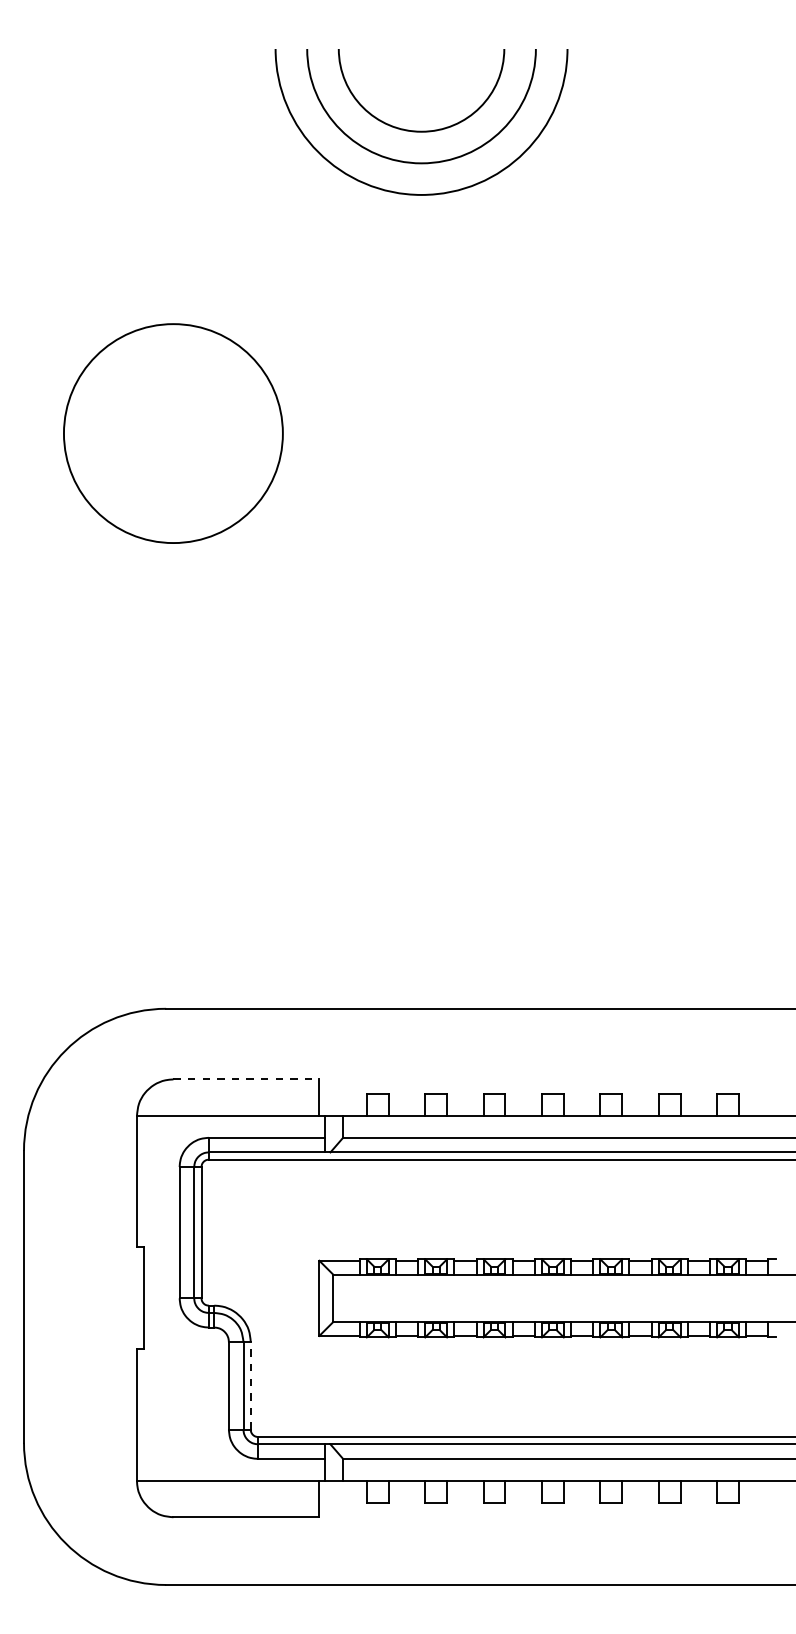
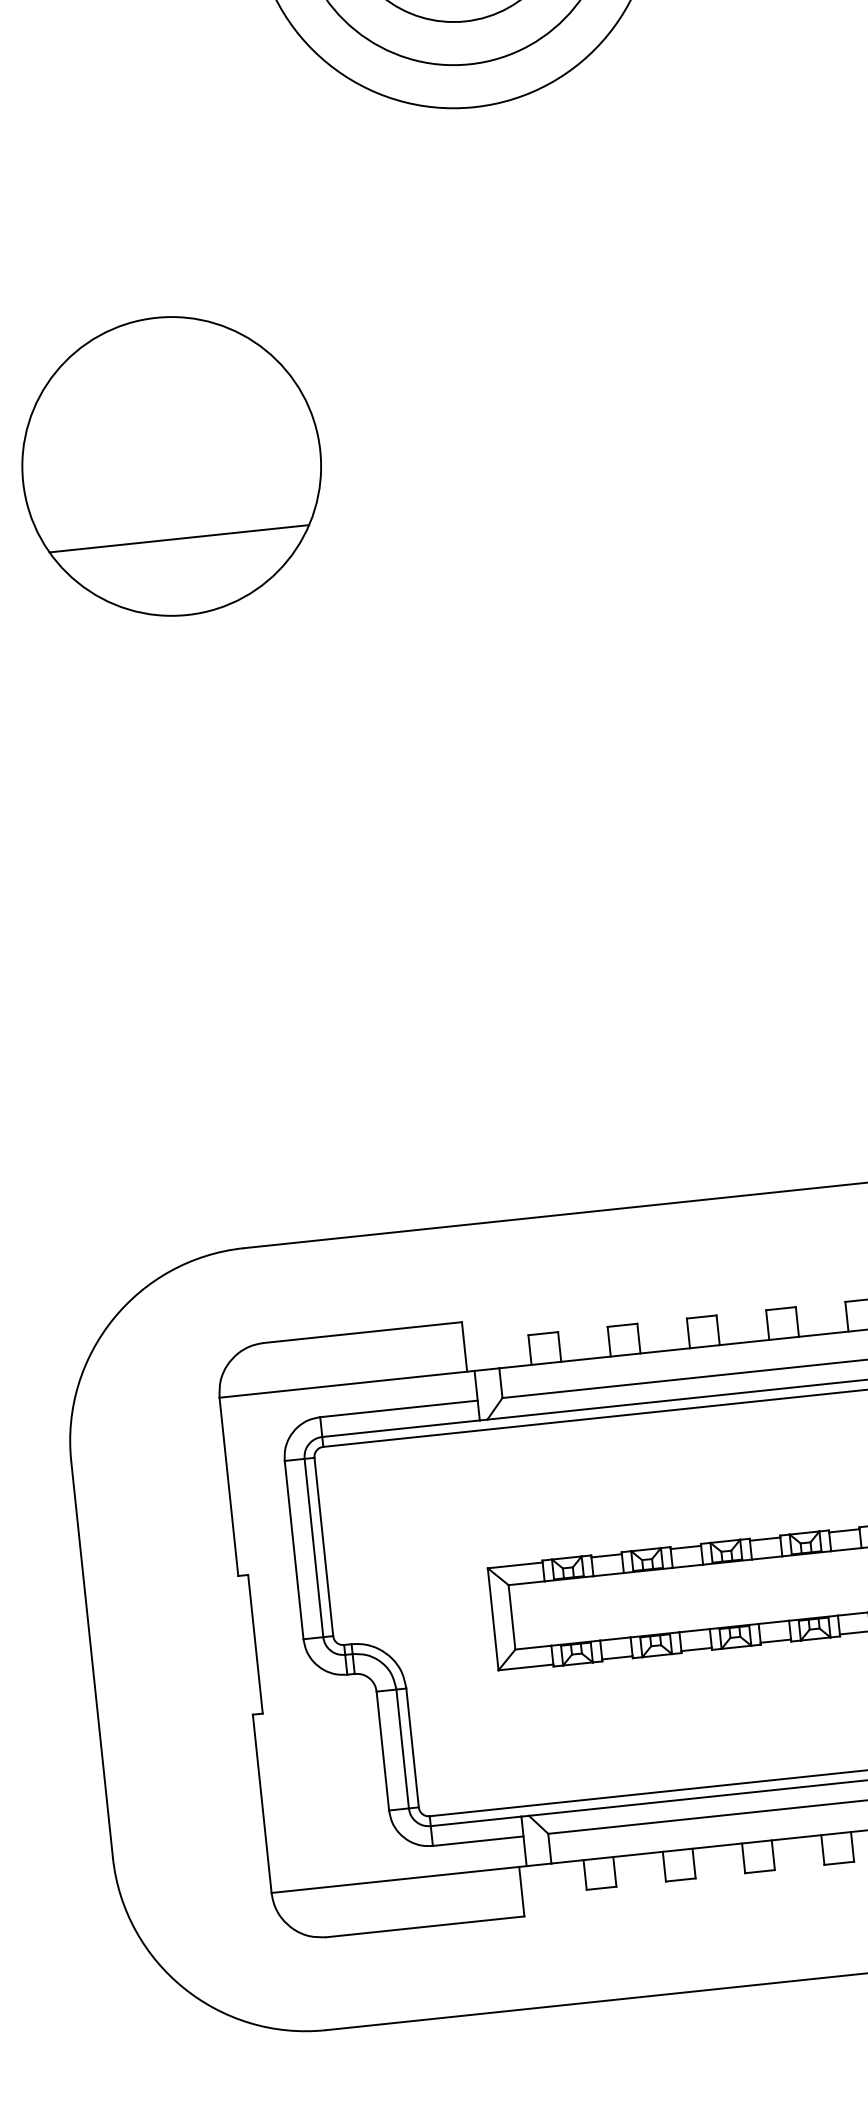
line: (173, 486) -> (179, 538), added
line: (246, 1079) -> (363, 1332), dashed -> solid
line: (250, 1385) -> (412, 1747), dashed -> solid

